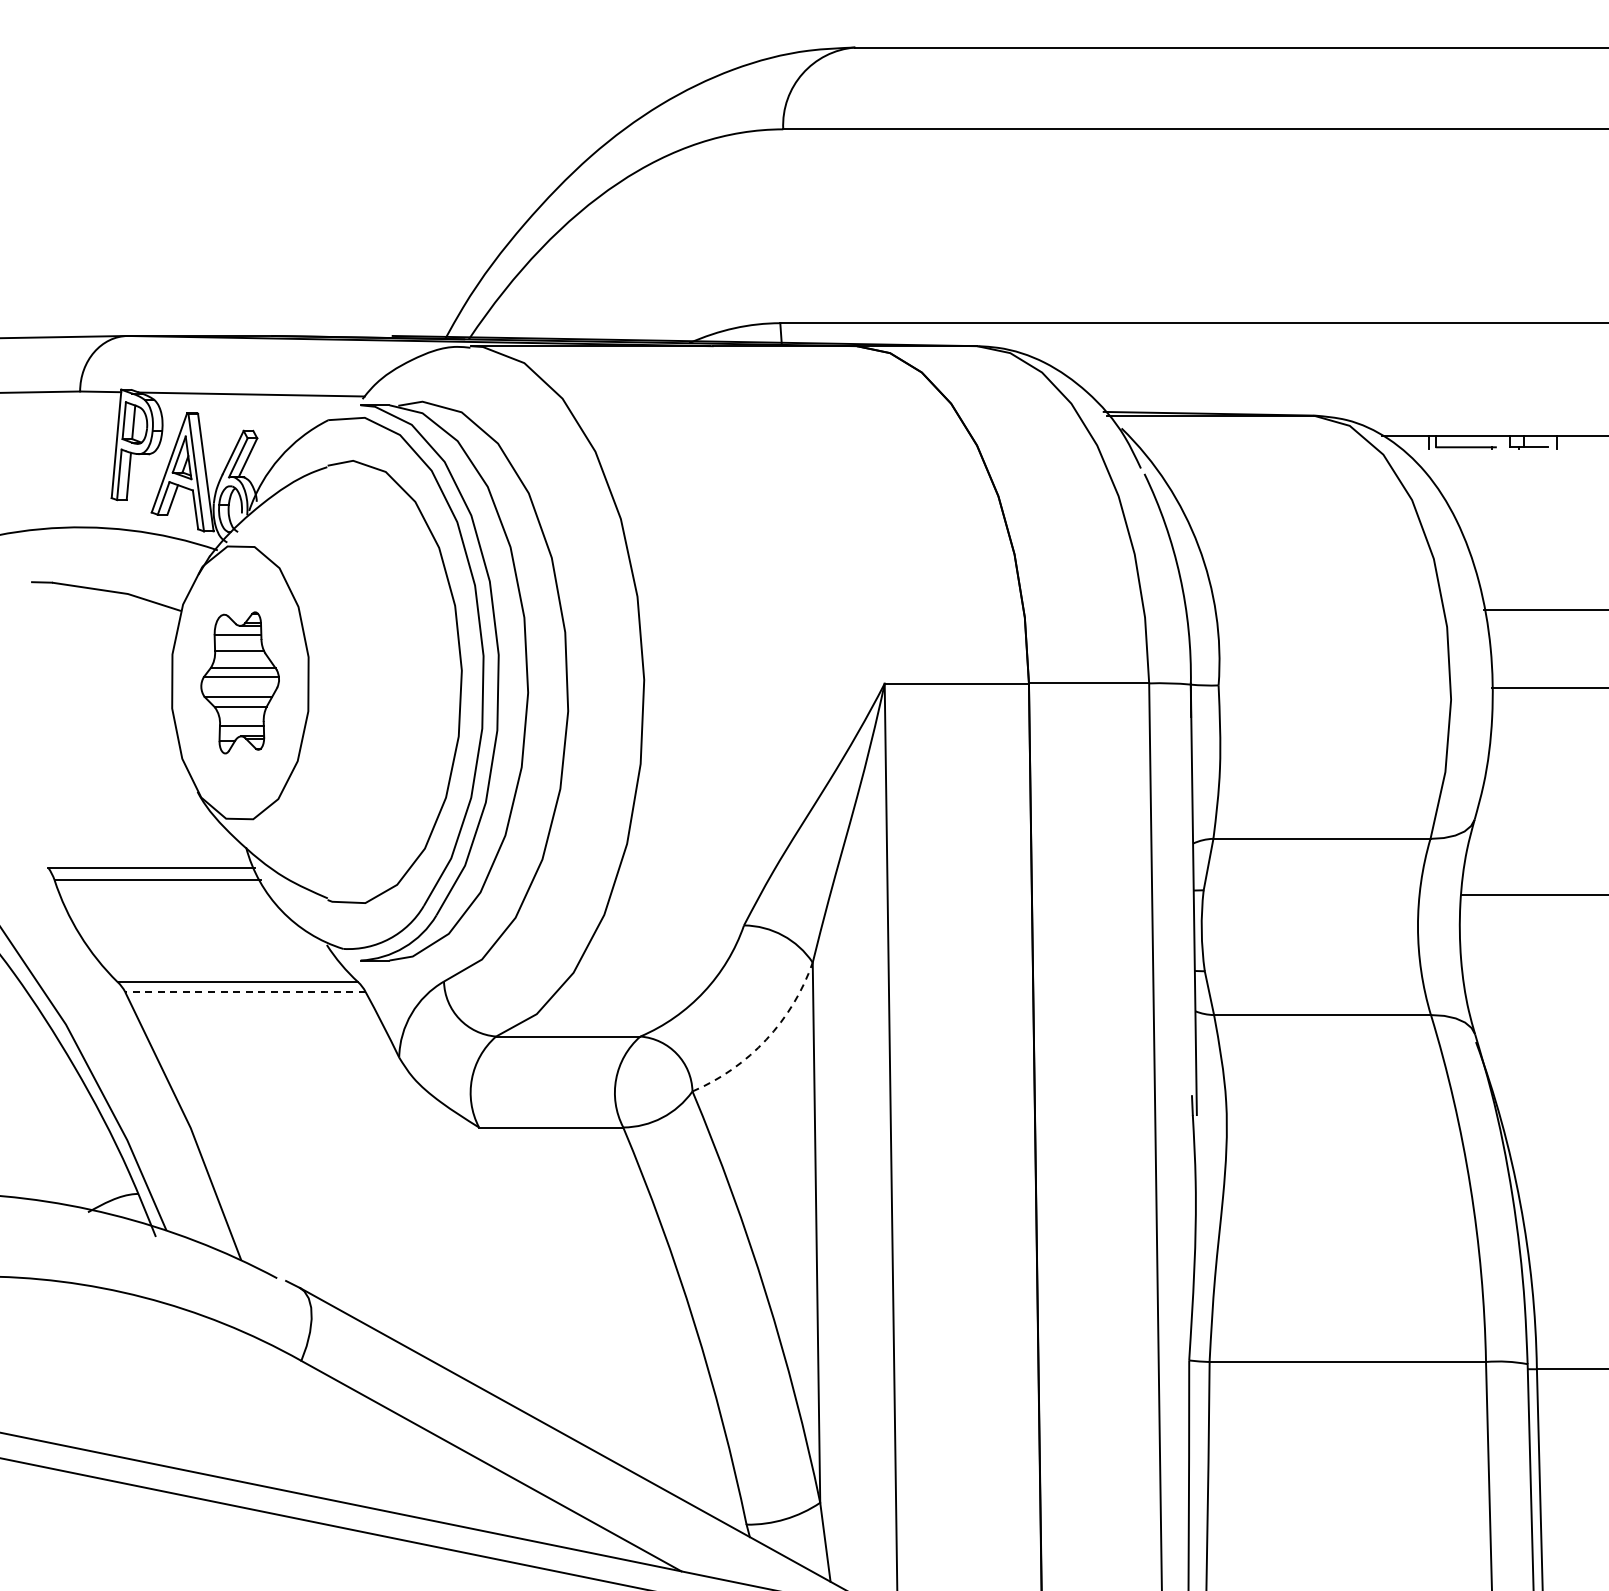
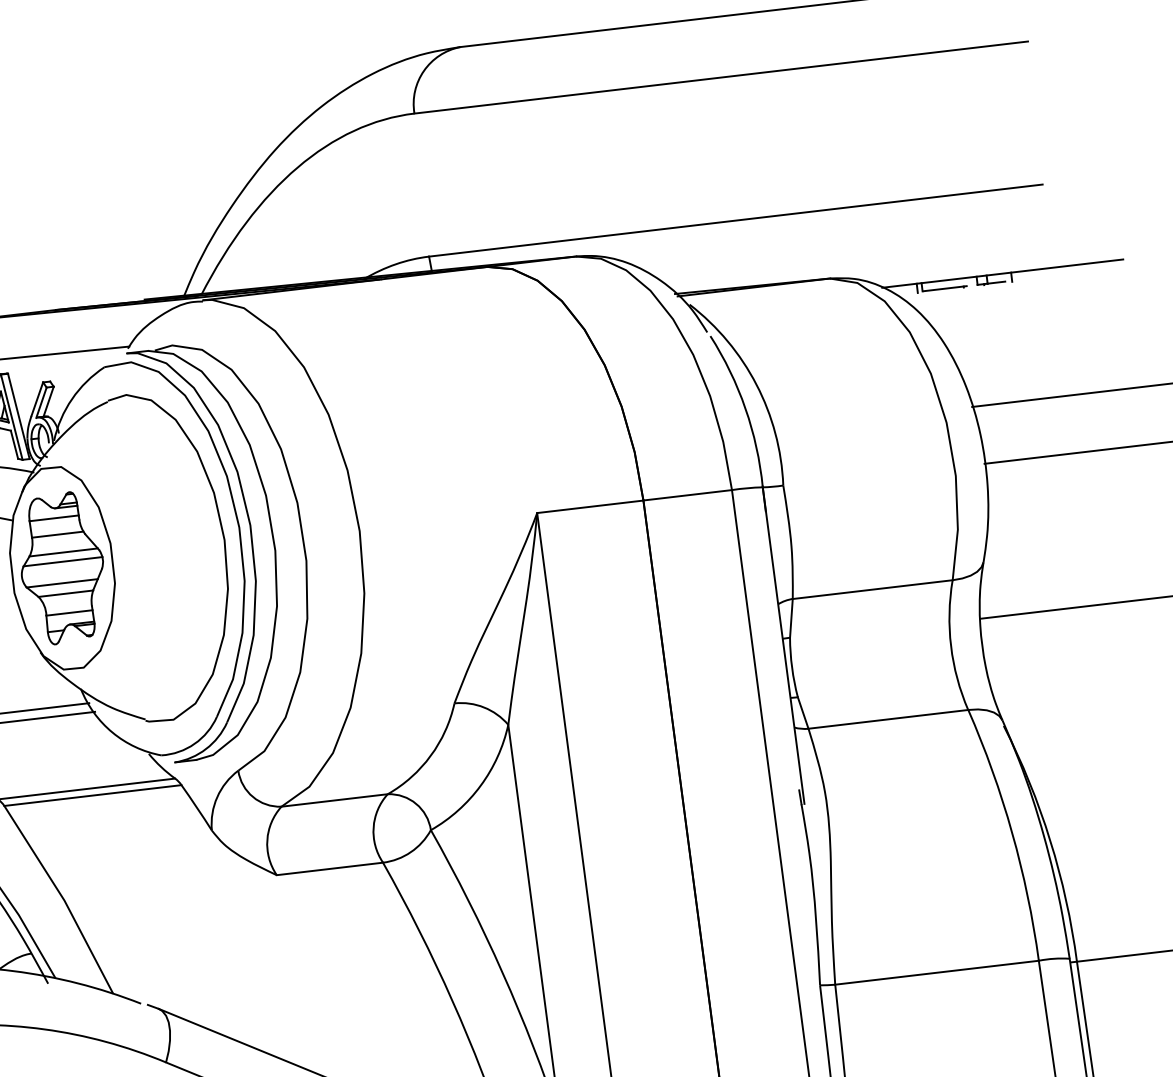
part: (239, 682) -> (61, 568), size x1.43
line: (244, 991) -> (92, 795), dashed -> solid
arc: (766, 1039) -> (480, 785), dashed -> solid

